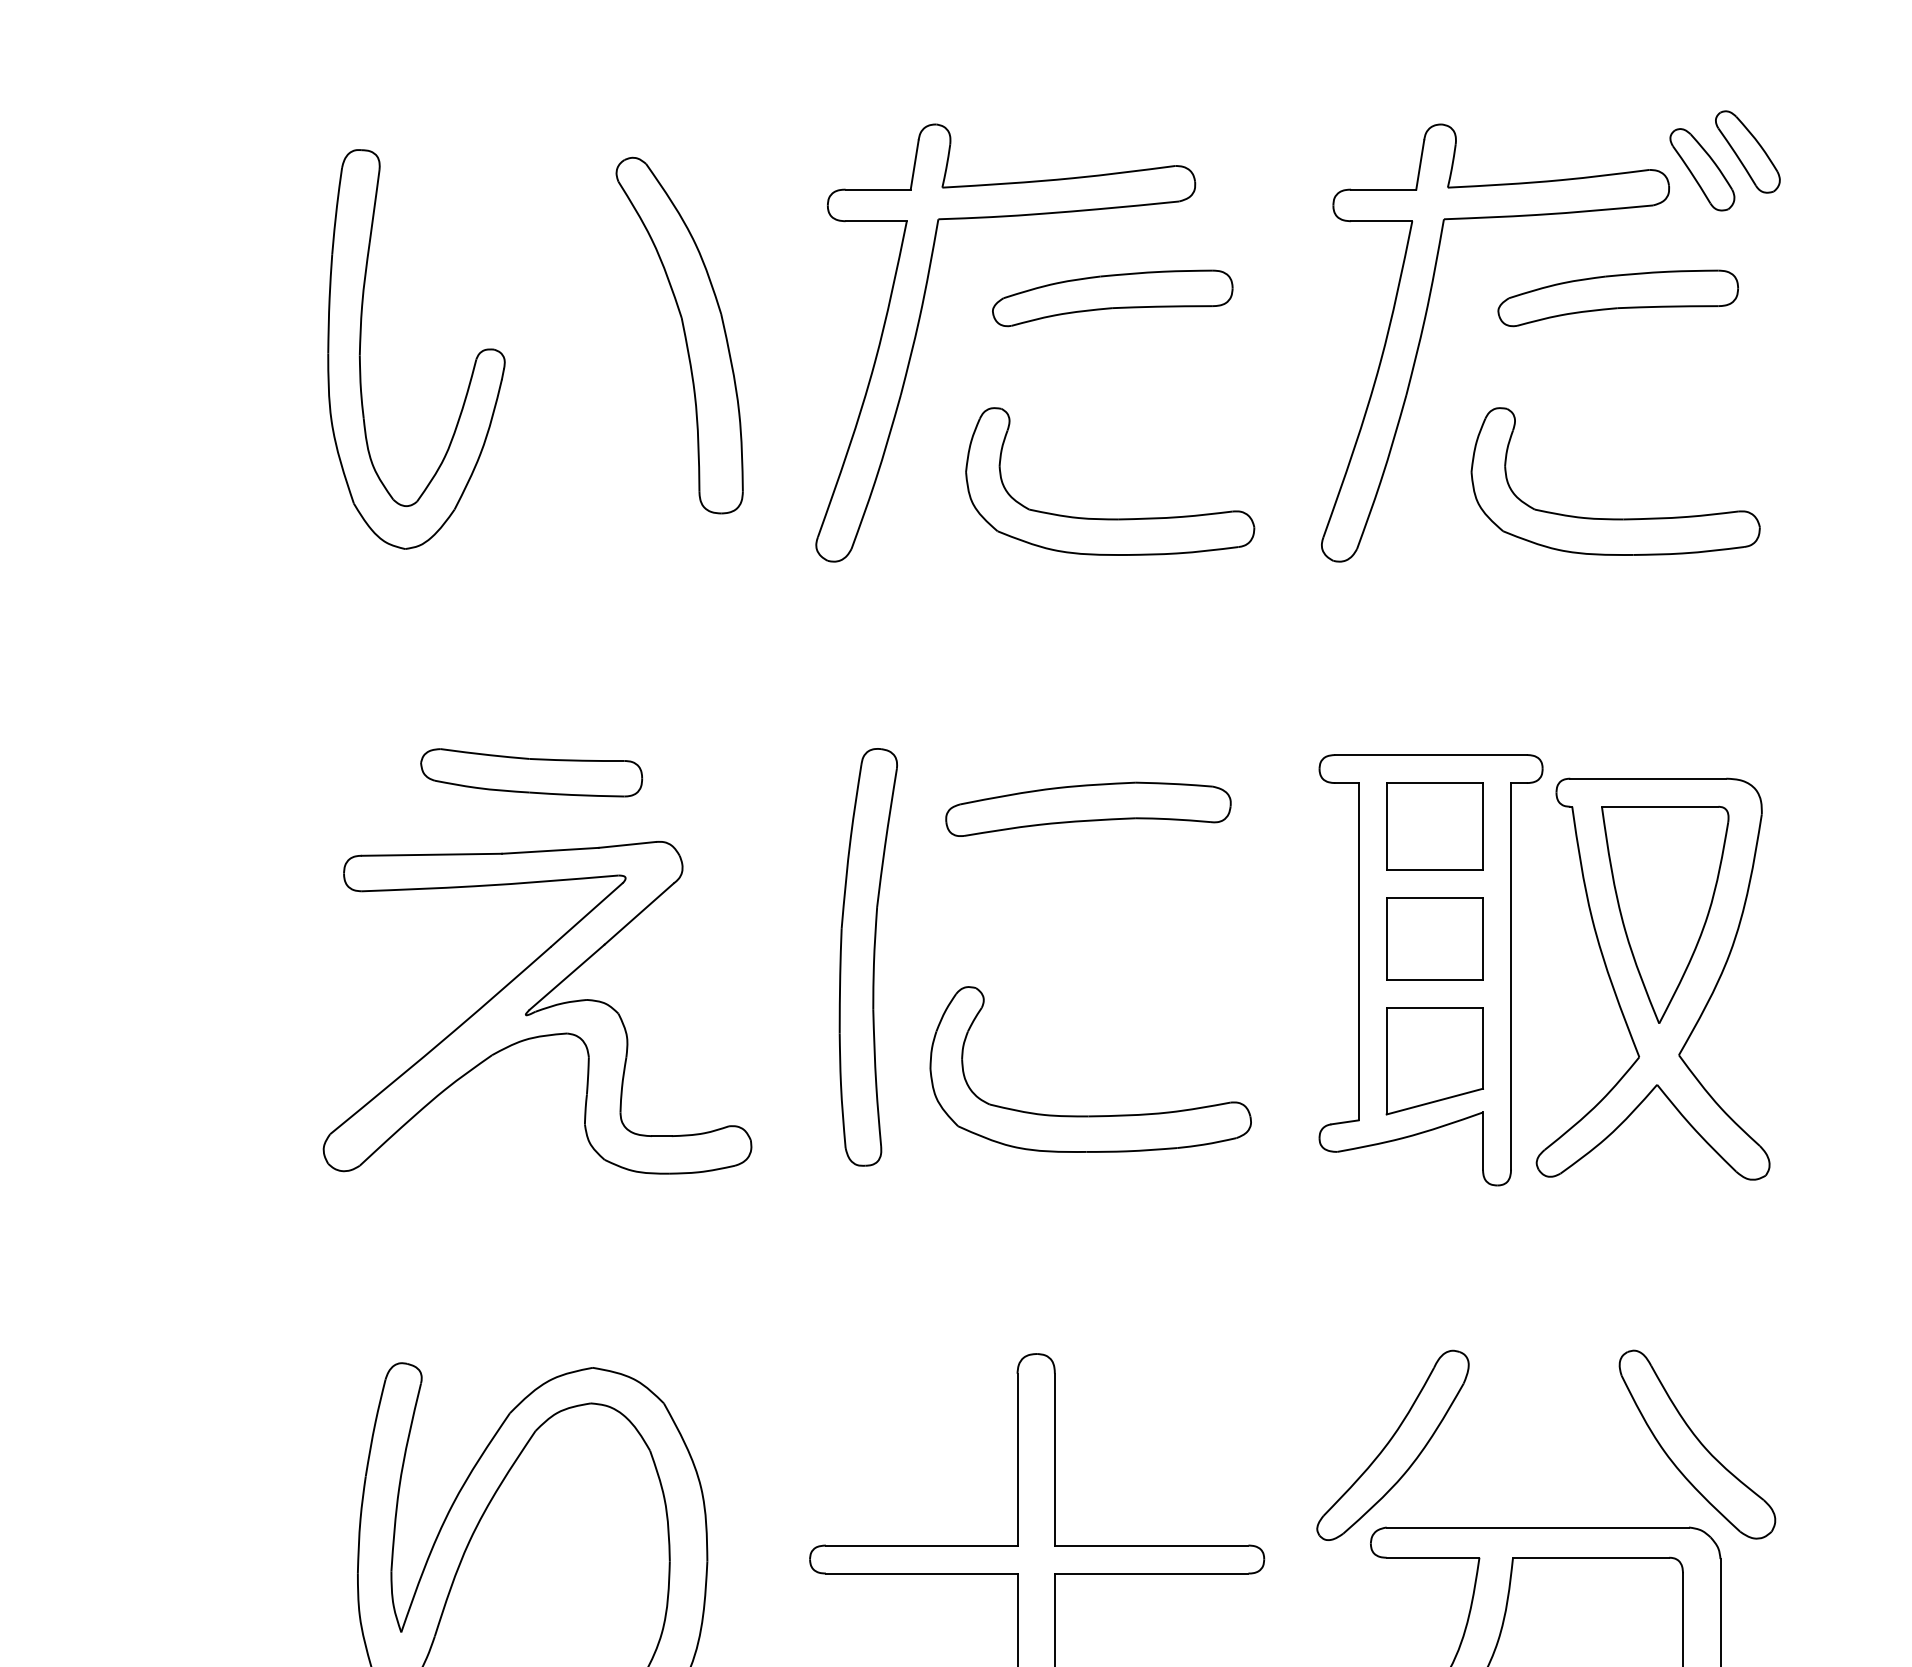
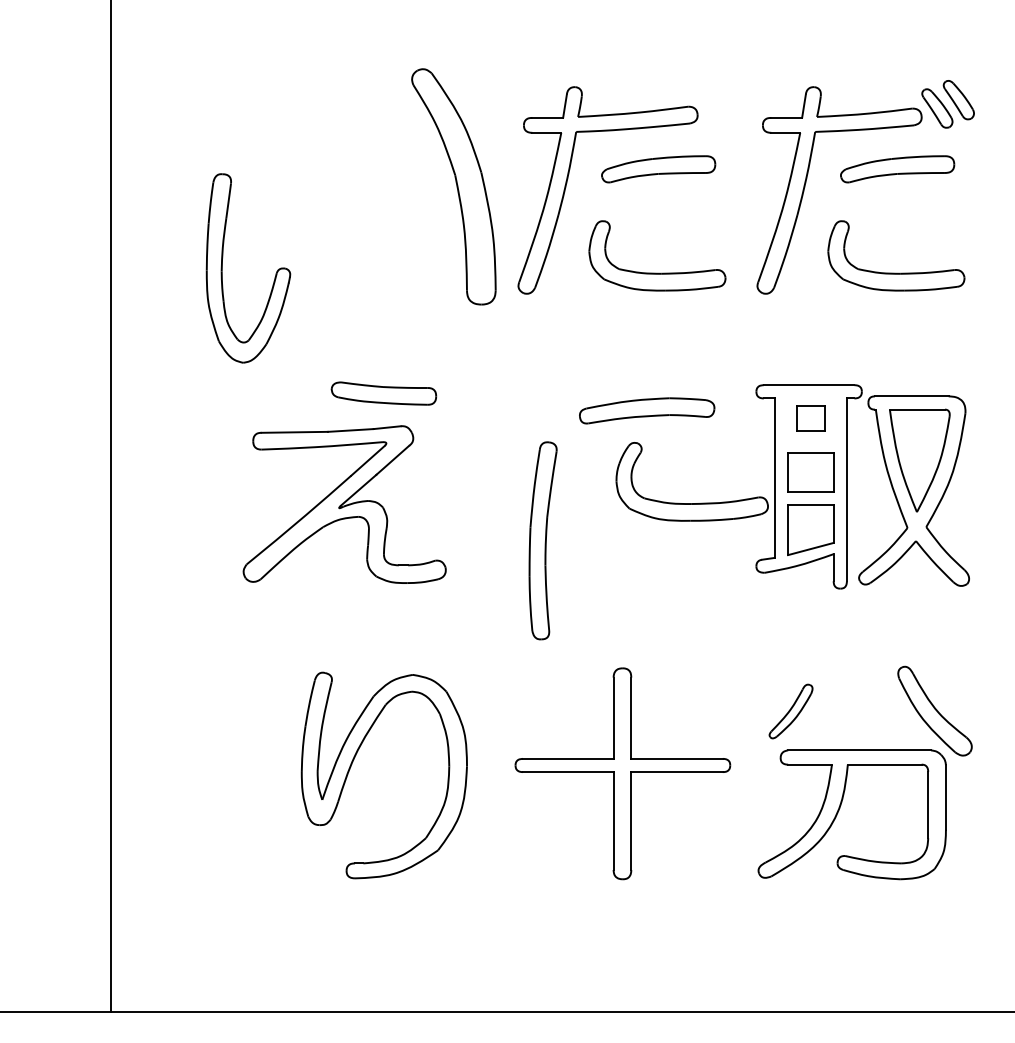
part: (678, 334) -> (453, 186), size x1.4
part: (361, 349) -> (222, 268), moved
part: (1433, 825) -> (810, 418), size x0.6
part: (867, 956) -> (542, 540), moved
part: (537, 1007) -> (344, 504), moved
part: (1089, 1115) -> (691, 503), moved
part: (1391, 1445) -> (790, 711), size x0.6

